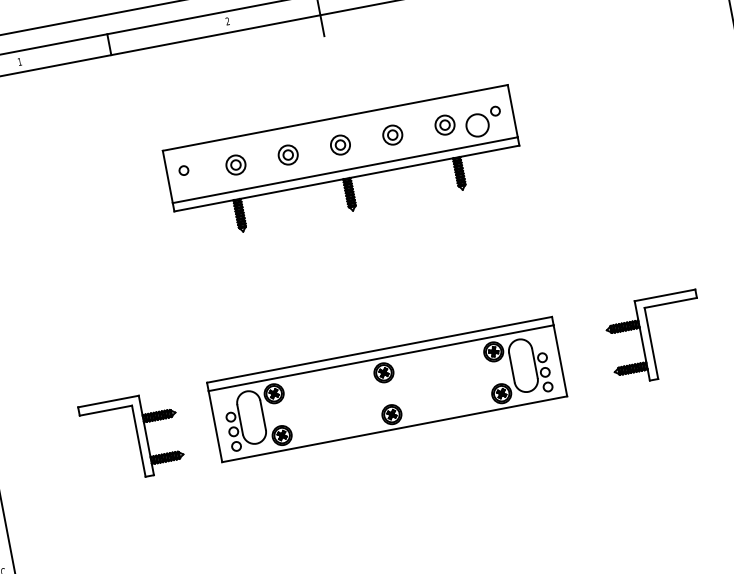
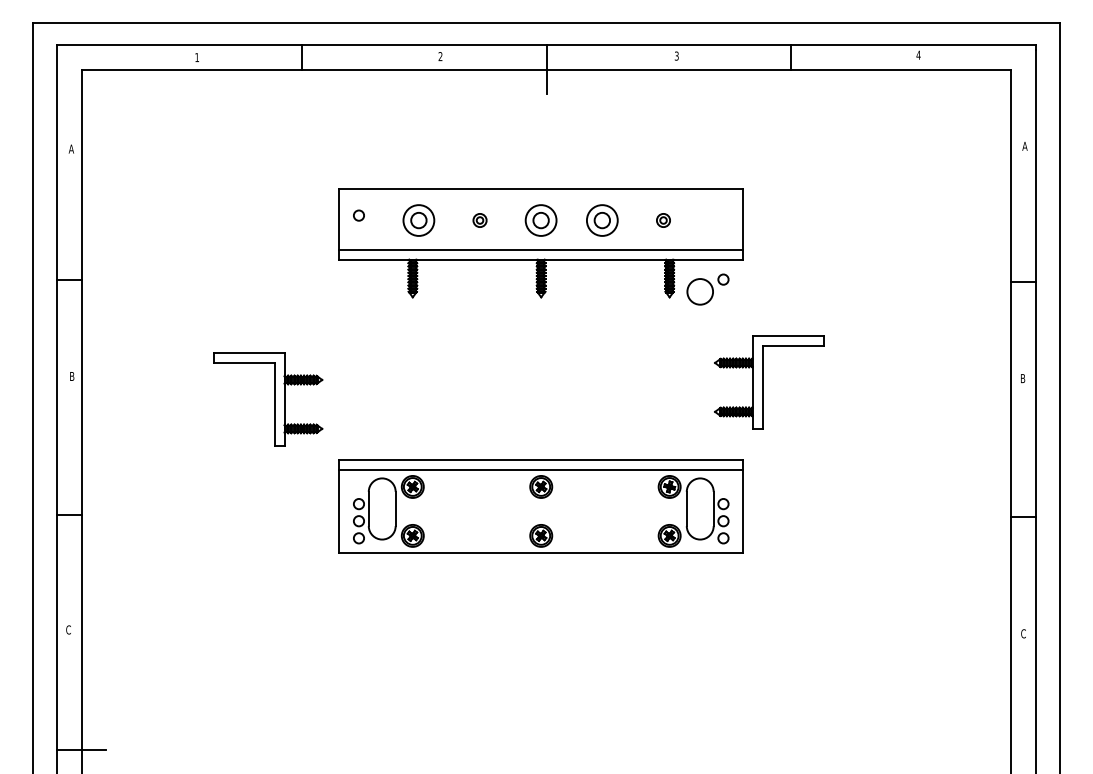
part: (483, 122) -> (707, 289), moved
part: (445, 125) -> (663, 220), size x0.6
part: (392, 135) -> (602, 220), size x1.4
part: (340, 145) -> (541, 220), size x1.4
part: (287, 155) -> (479, 220), size x0.6
part: (235, 165) -> (418, 220), size x1.4
part: (656, 338) -> (769, 382), moved
part: (132, 438) -> (268, 399), moved

